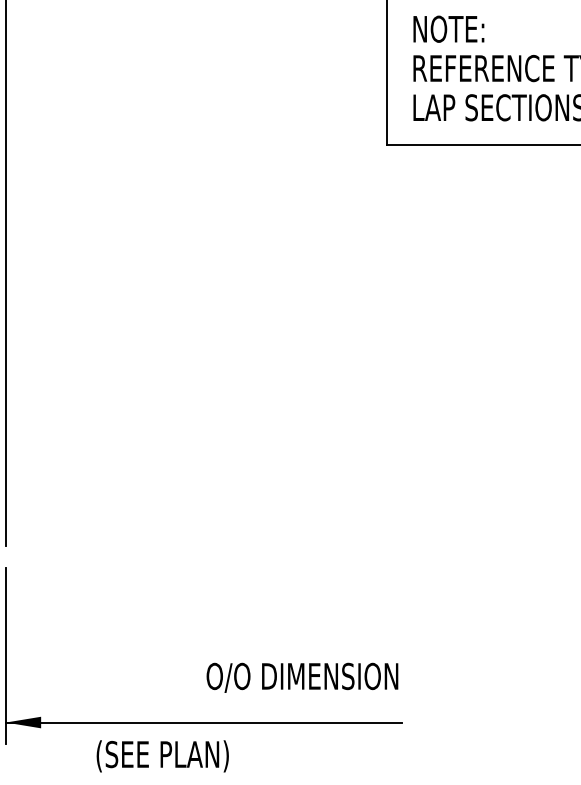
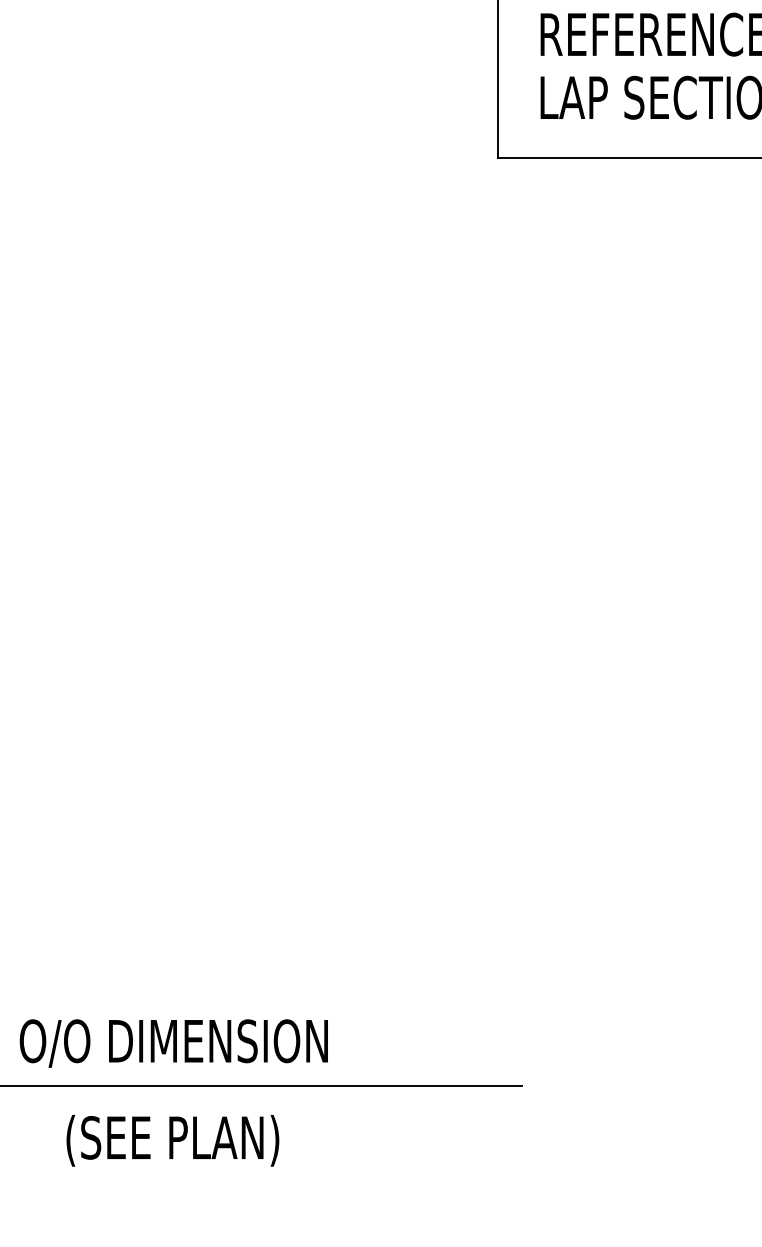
text: (302, 677) -> (174, 1042), moved
text: (162, 756) -> (172, 1141), moved

